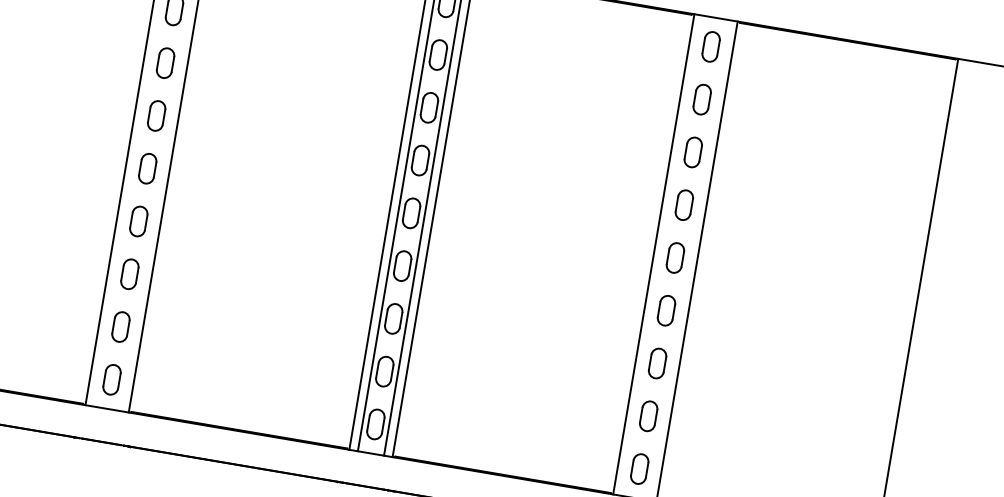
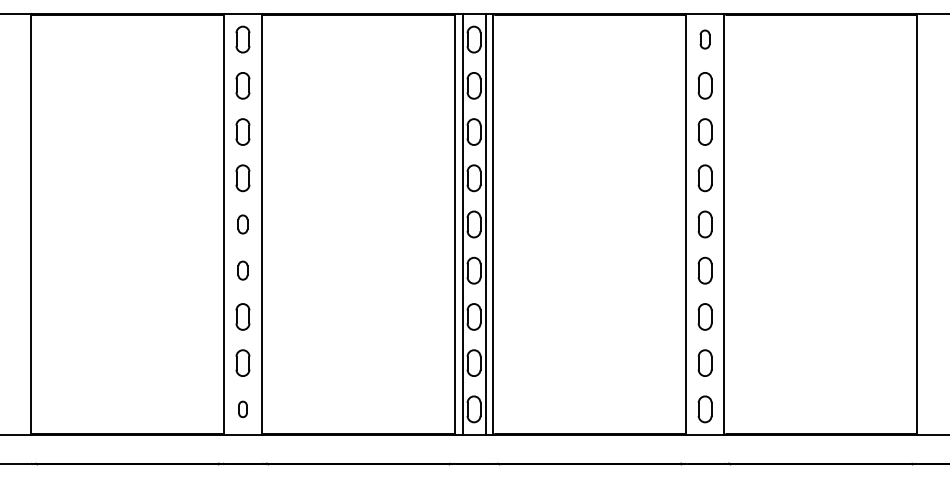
part: (710, 46) -> (704, 39), size x0.7
part: (147, 168) -> (242, 224), size x0.7
part: (138, 221) -> (242, 270), size x0.7
part: (111, 379) -> (242, 409), size x0.6

